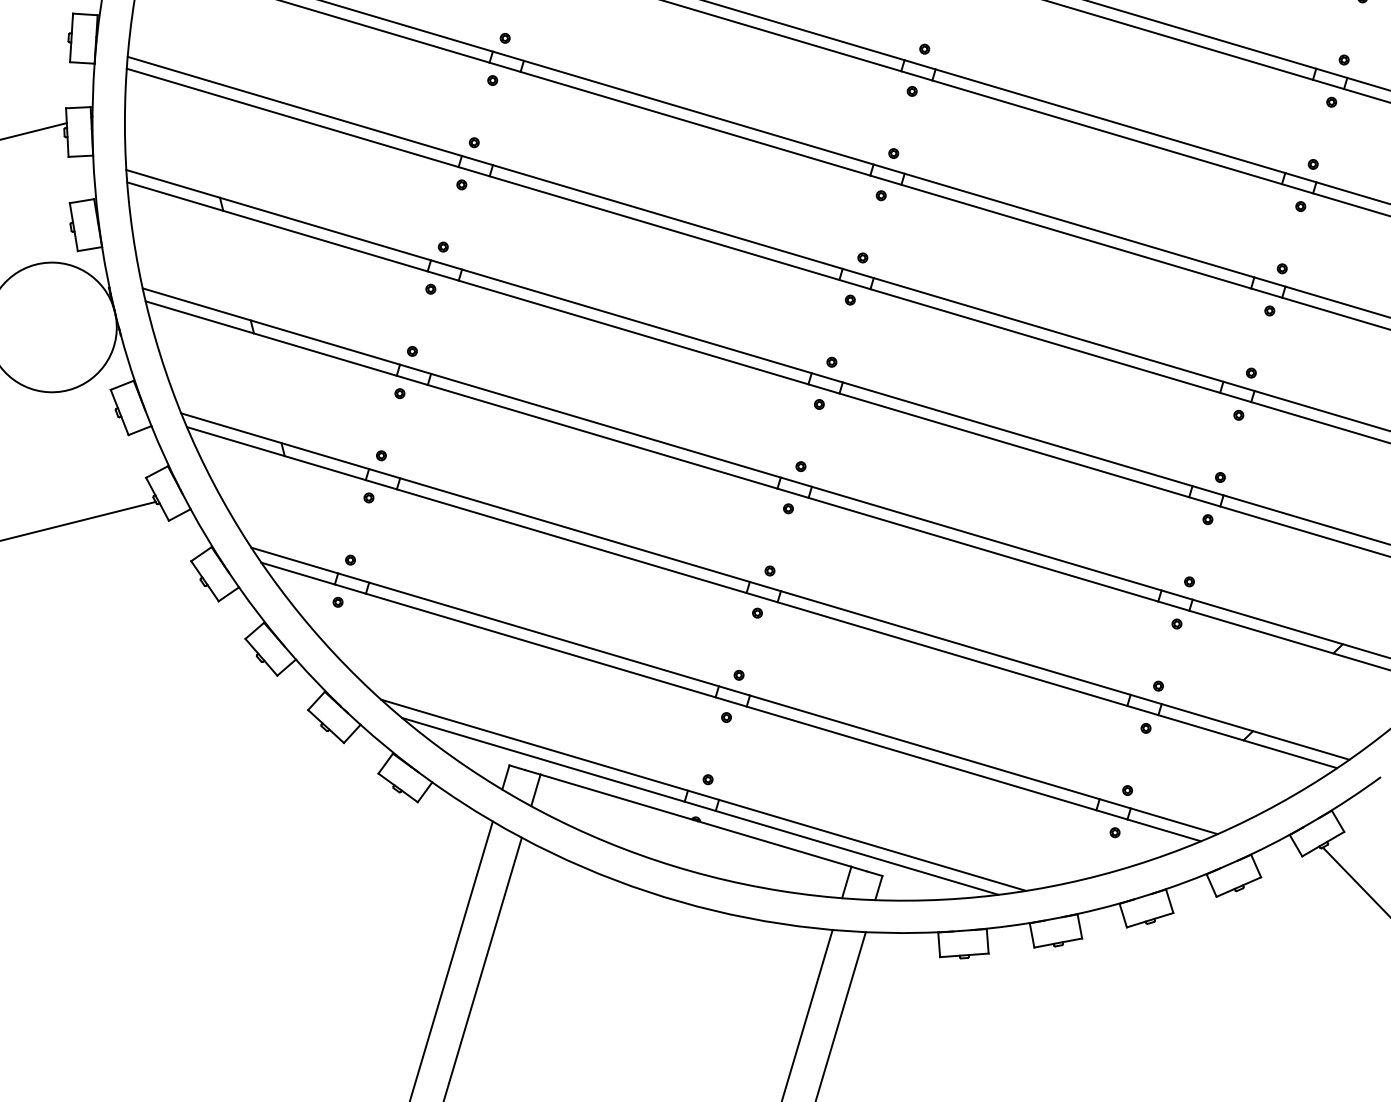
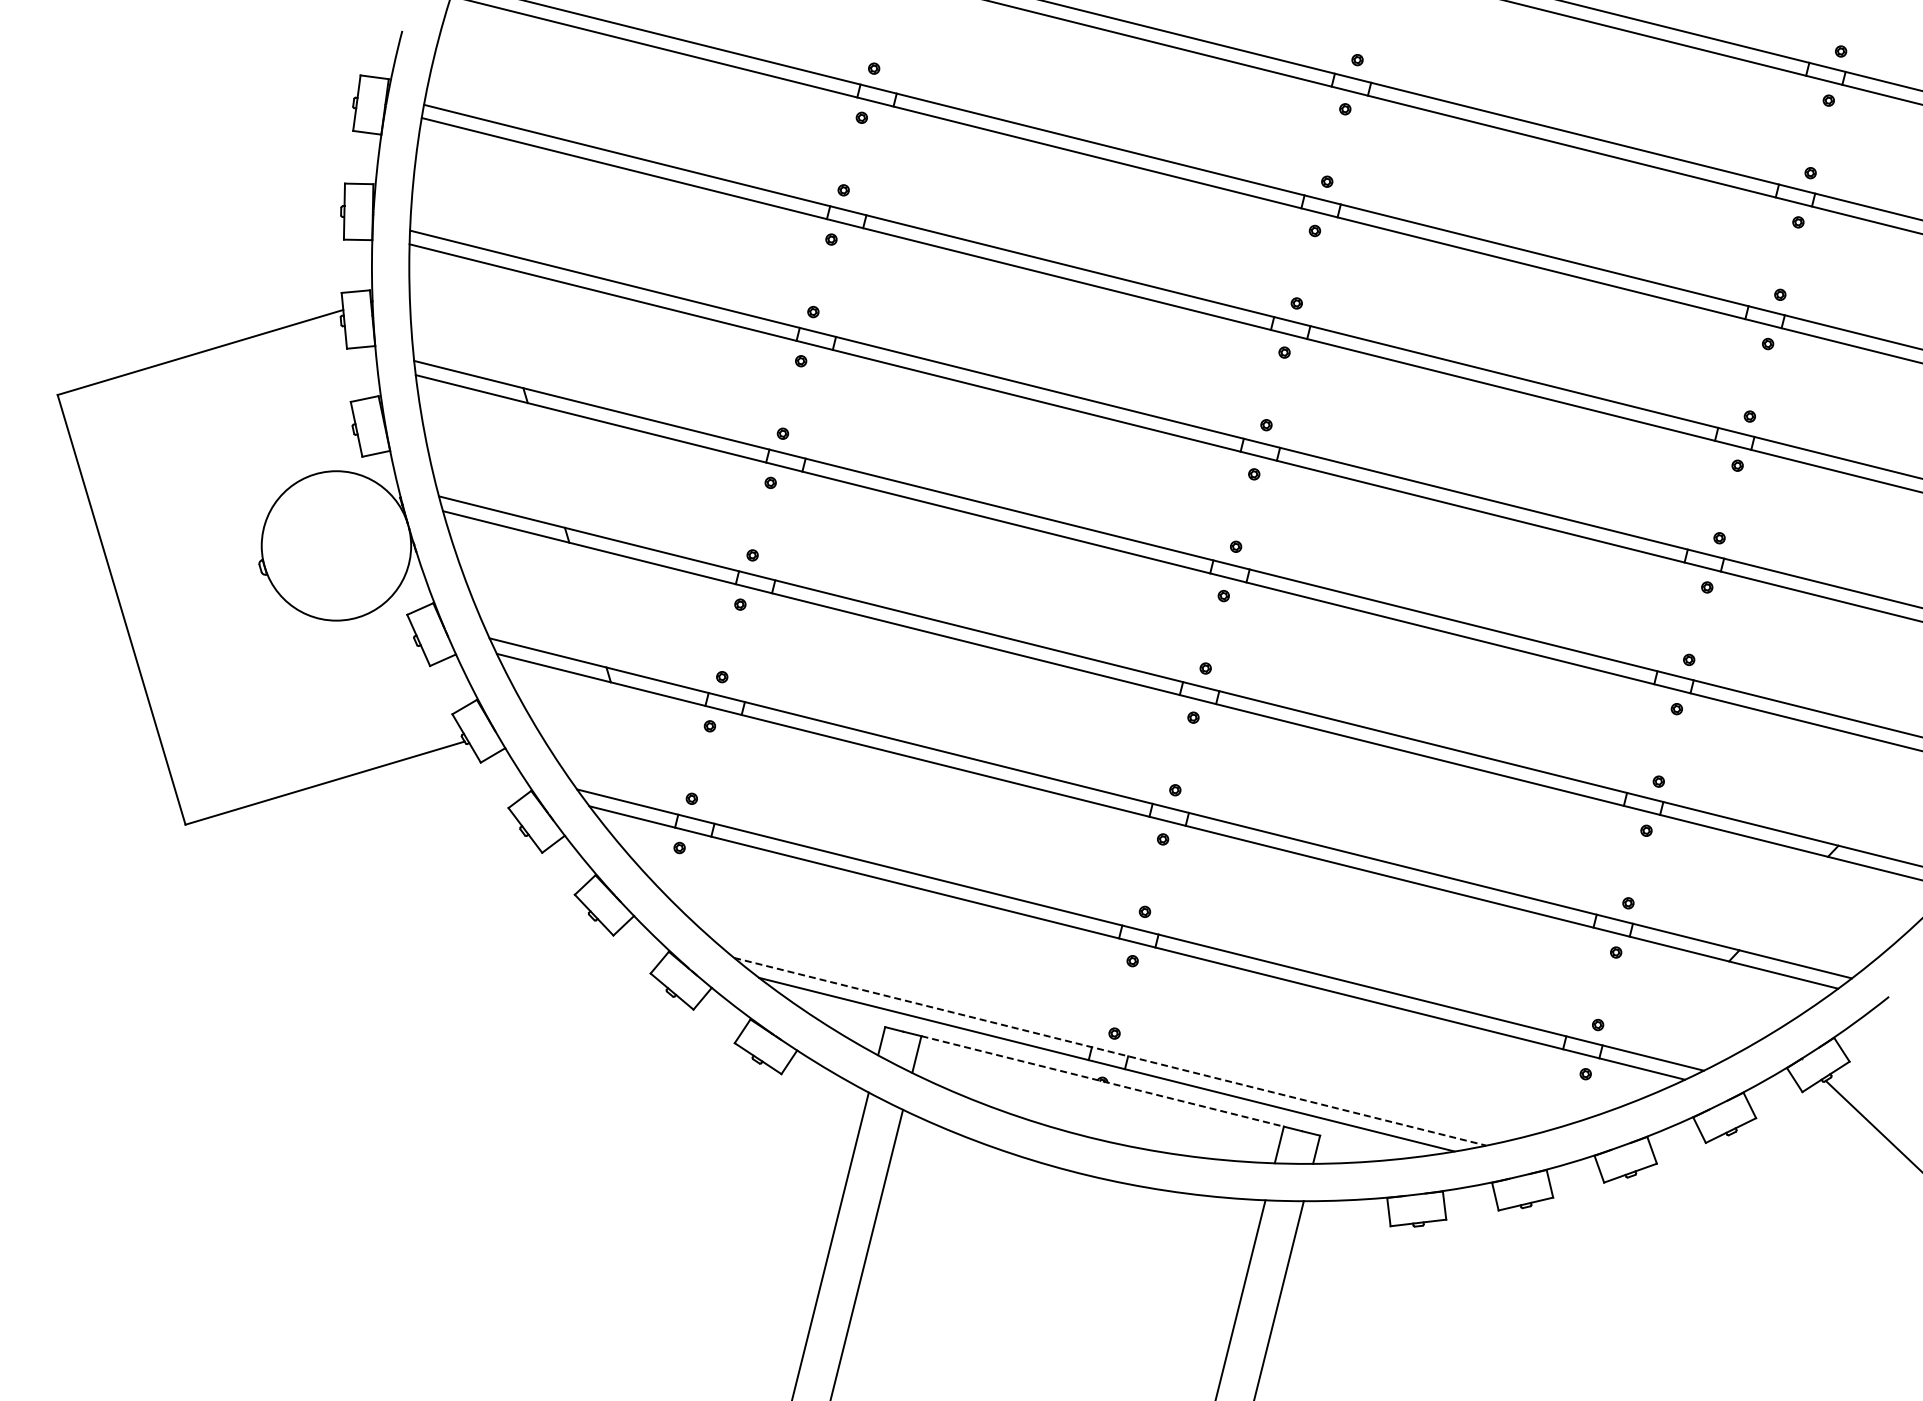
line: (703, 795) -> (1110, 1051), solid -> dashed
line: (695, 820) -> (1102, 1081), solid -> dashed

